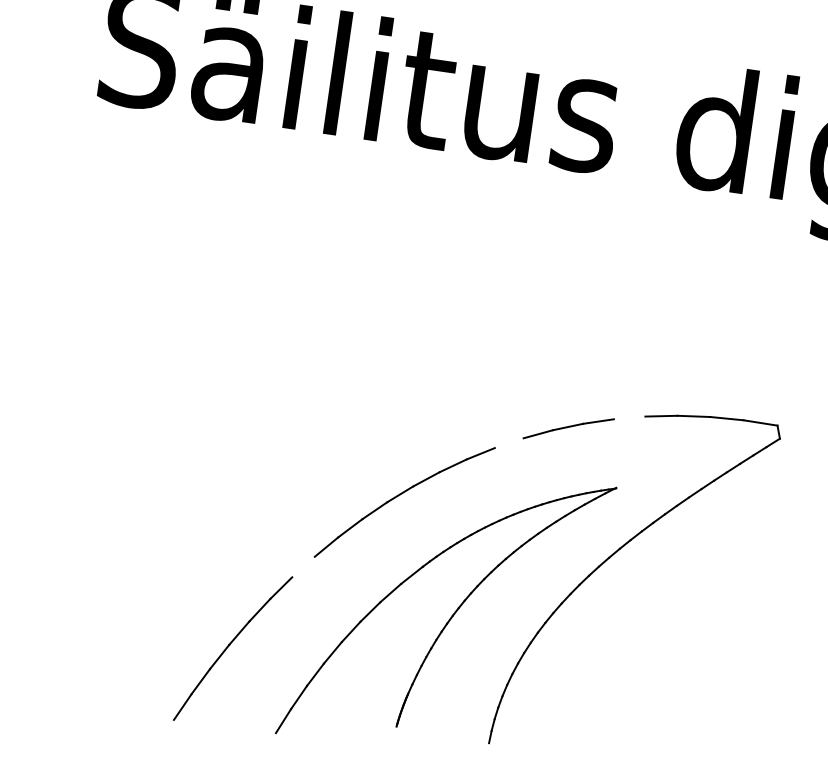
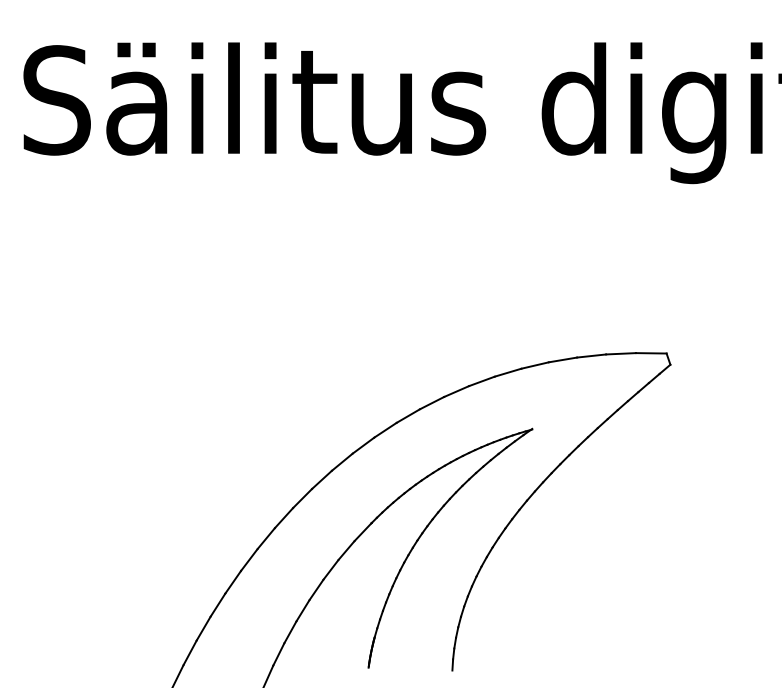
line: (628, 417) -> (534, 365), added
line: (509, 443) -> (432, 403), added
line: (302, 566) -> (265, 538), added

